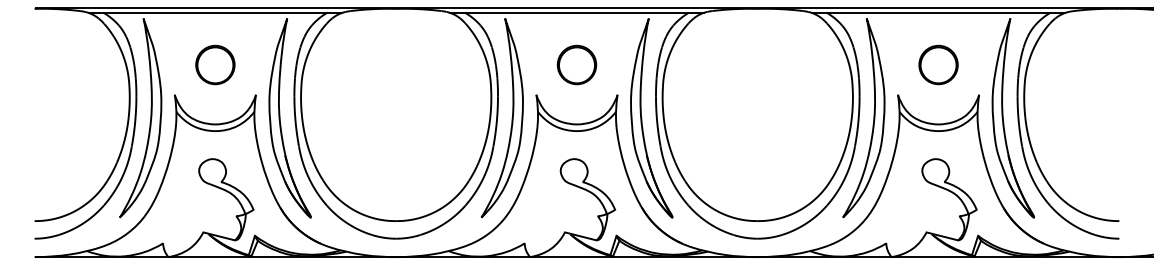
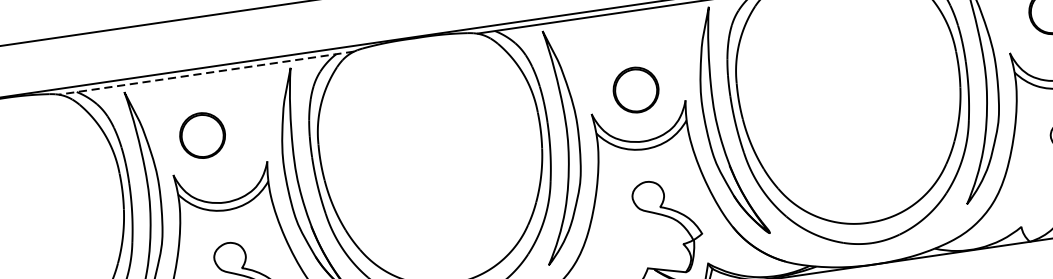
line: (215, 12) -> (206, 72), solid -> dashed
part: (215, 64) -> (202, 134), moved
part: (576, 64) -> (635, 89), moved

